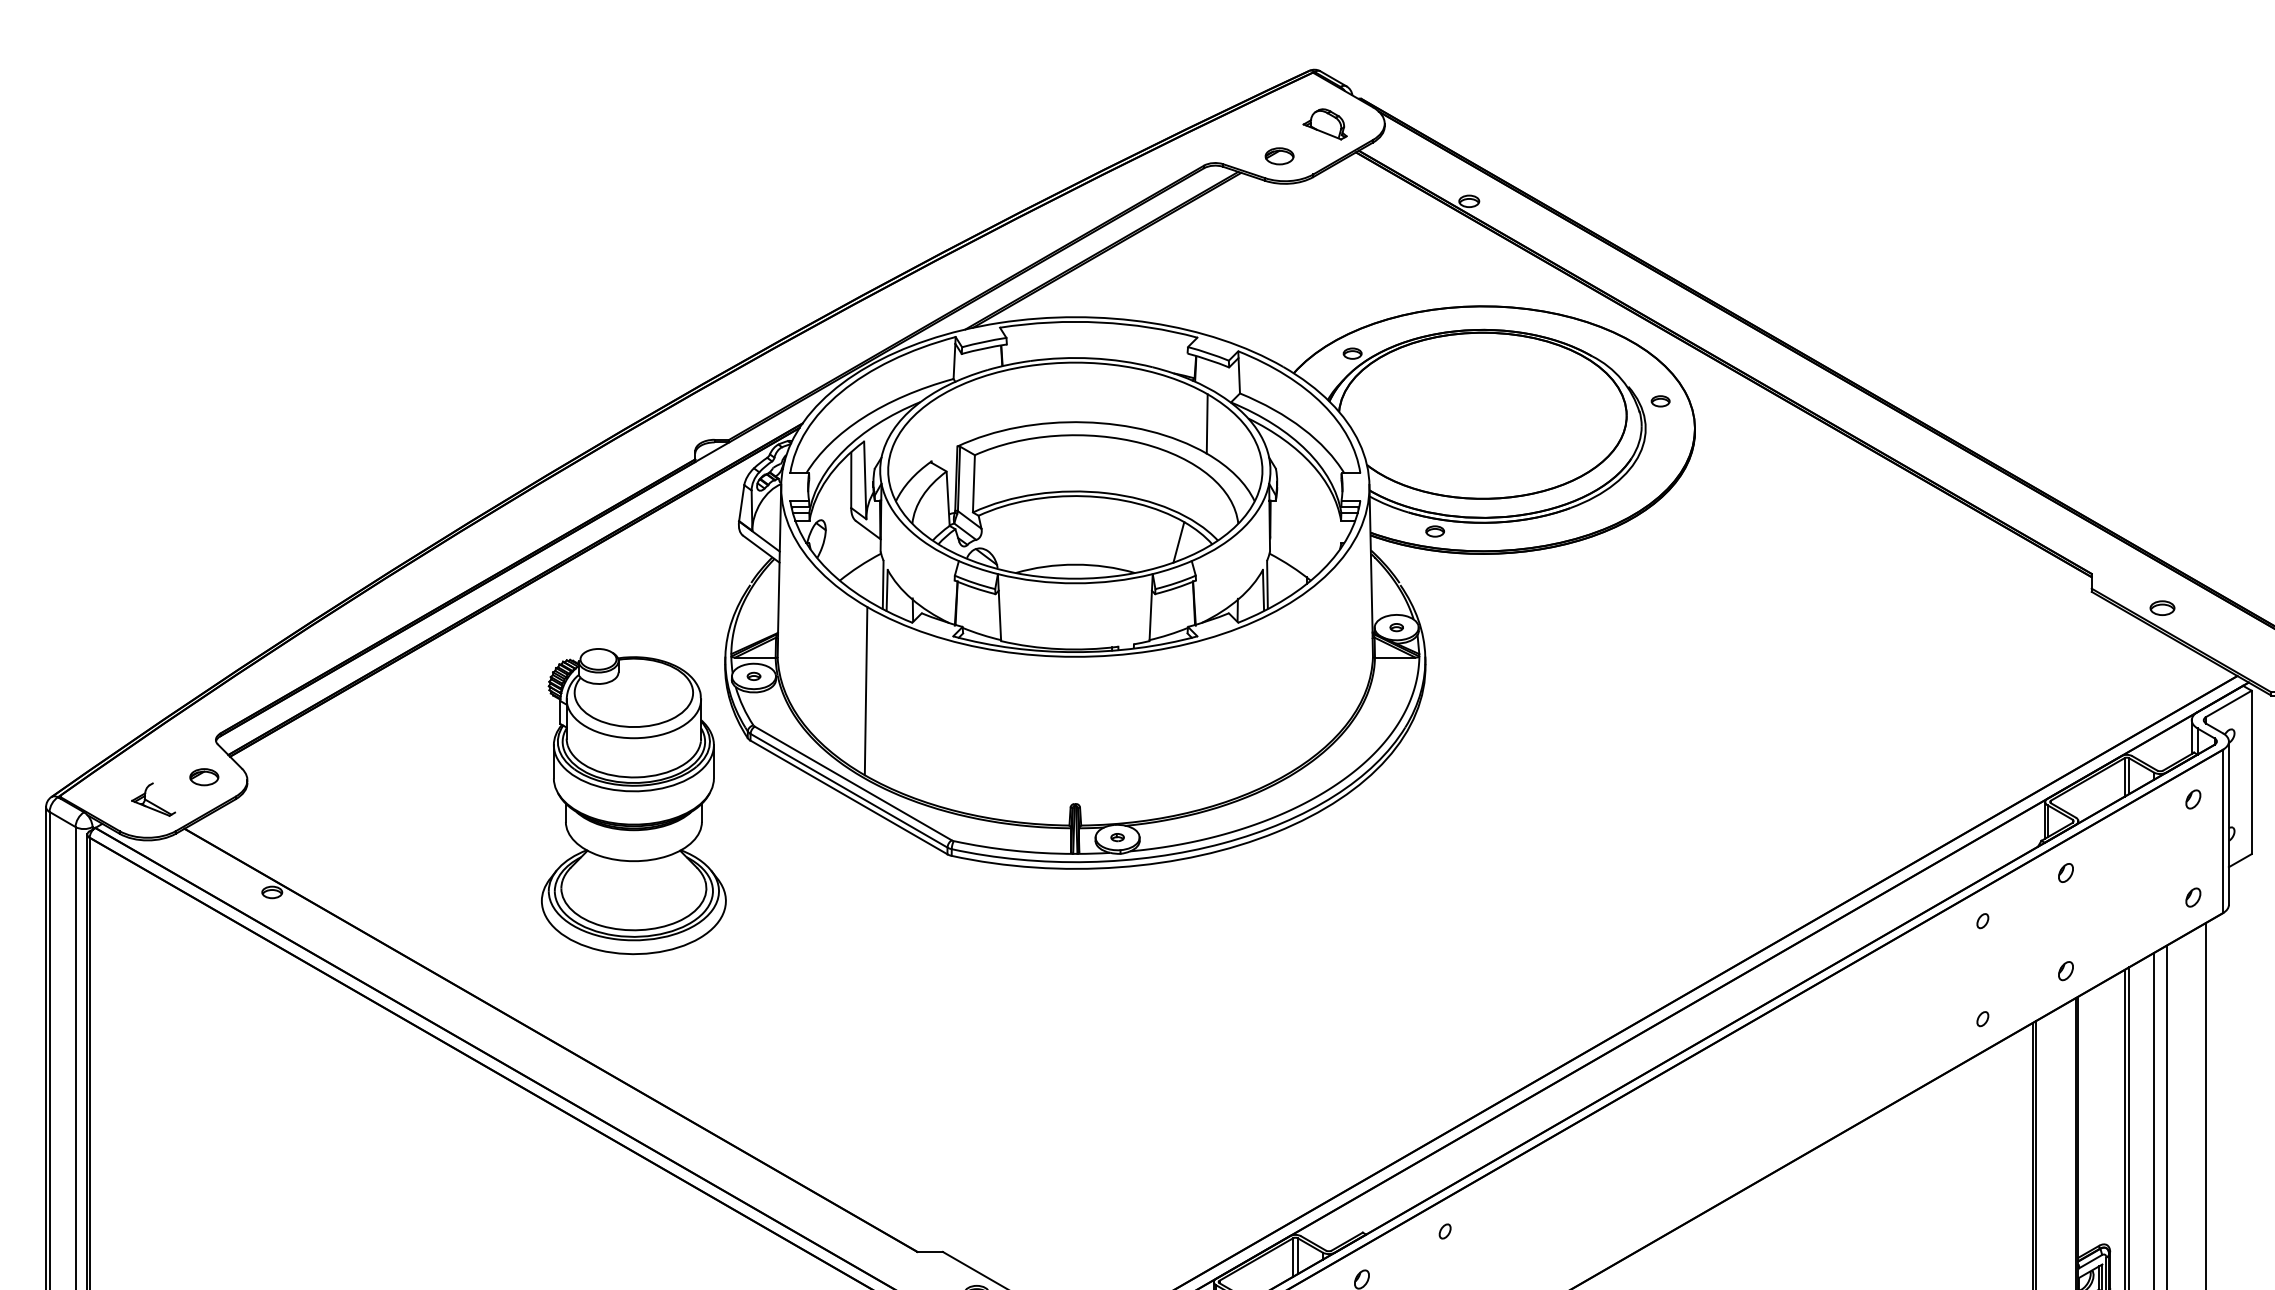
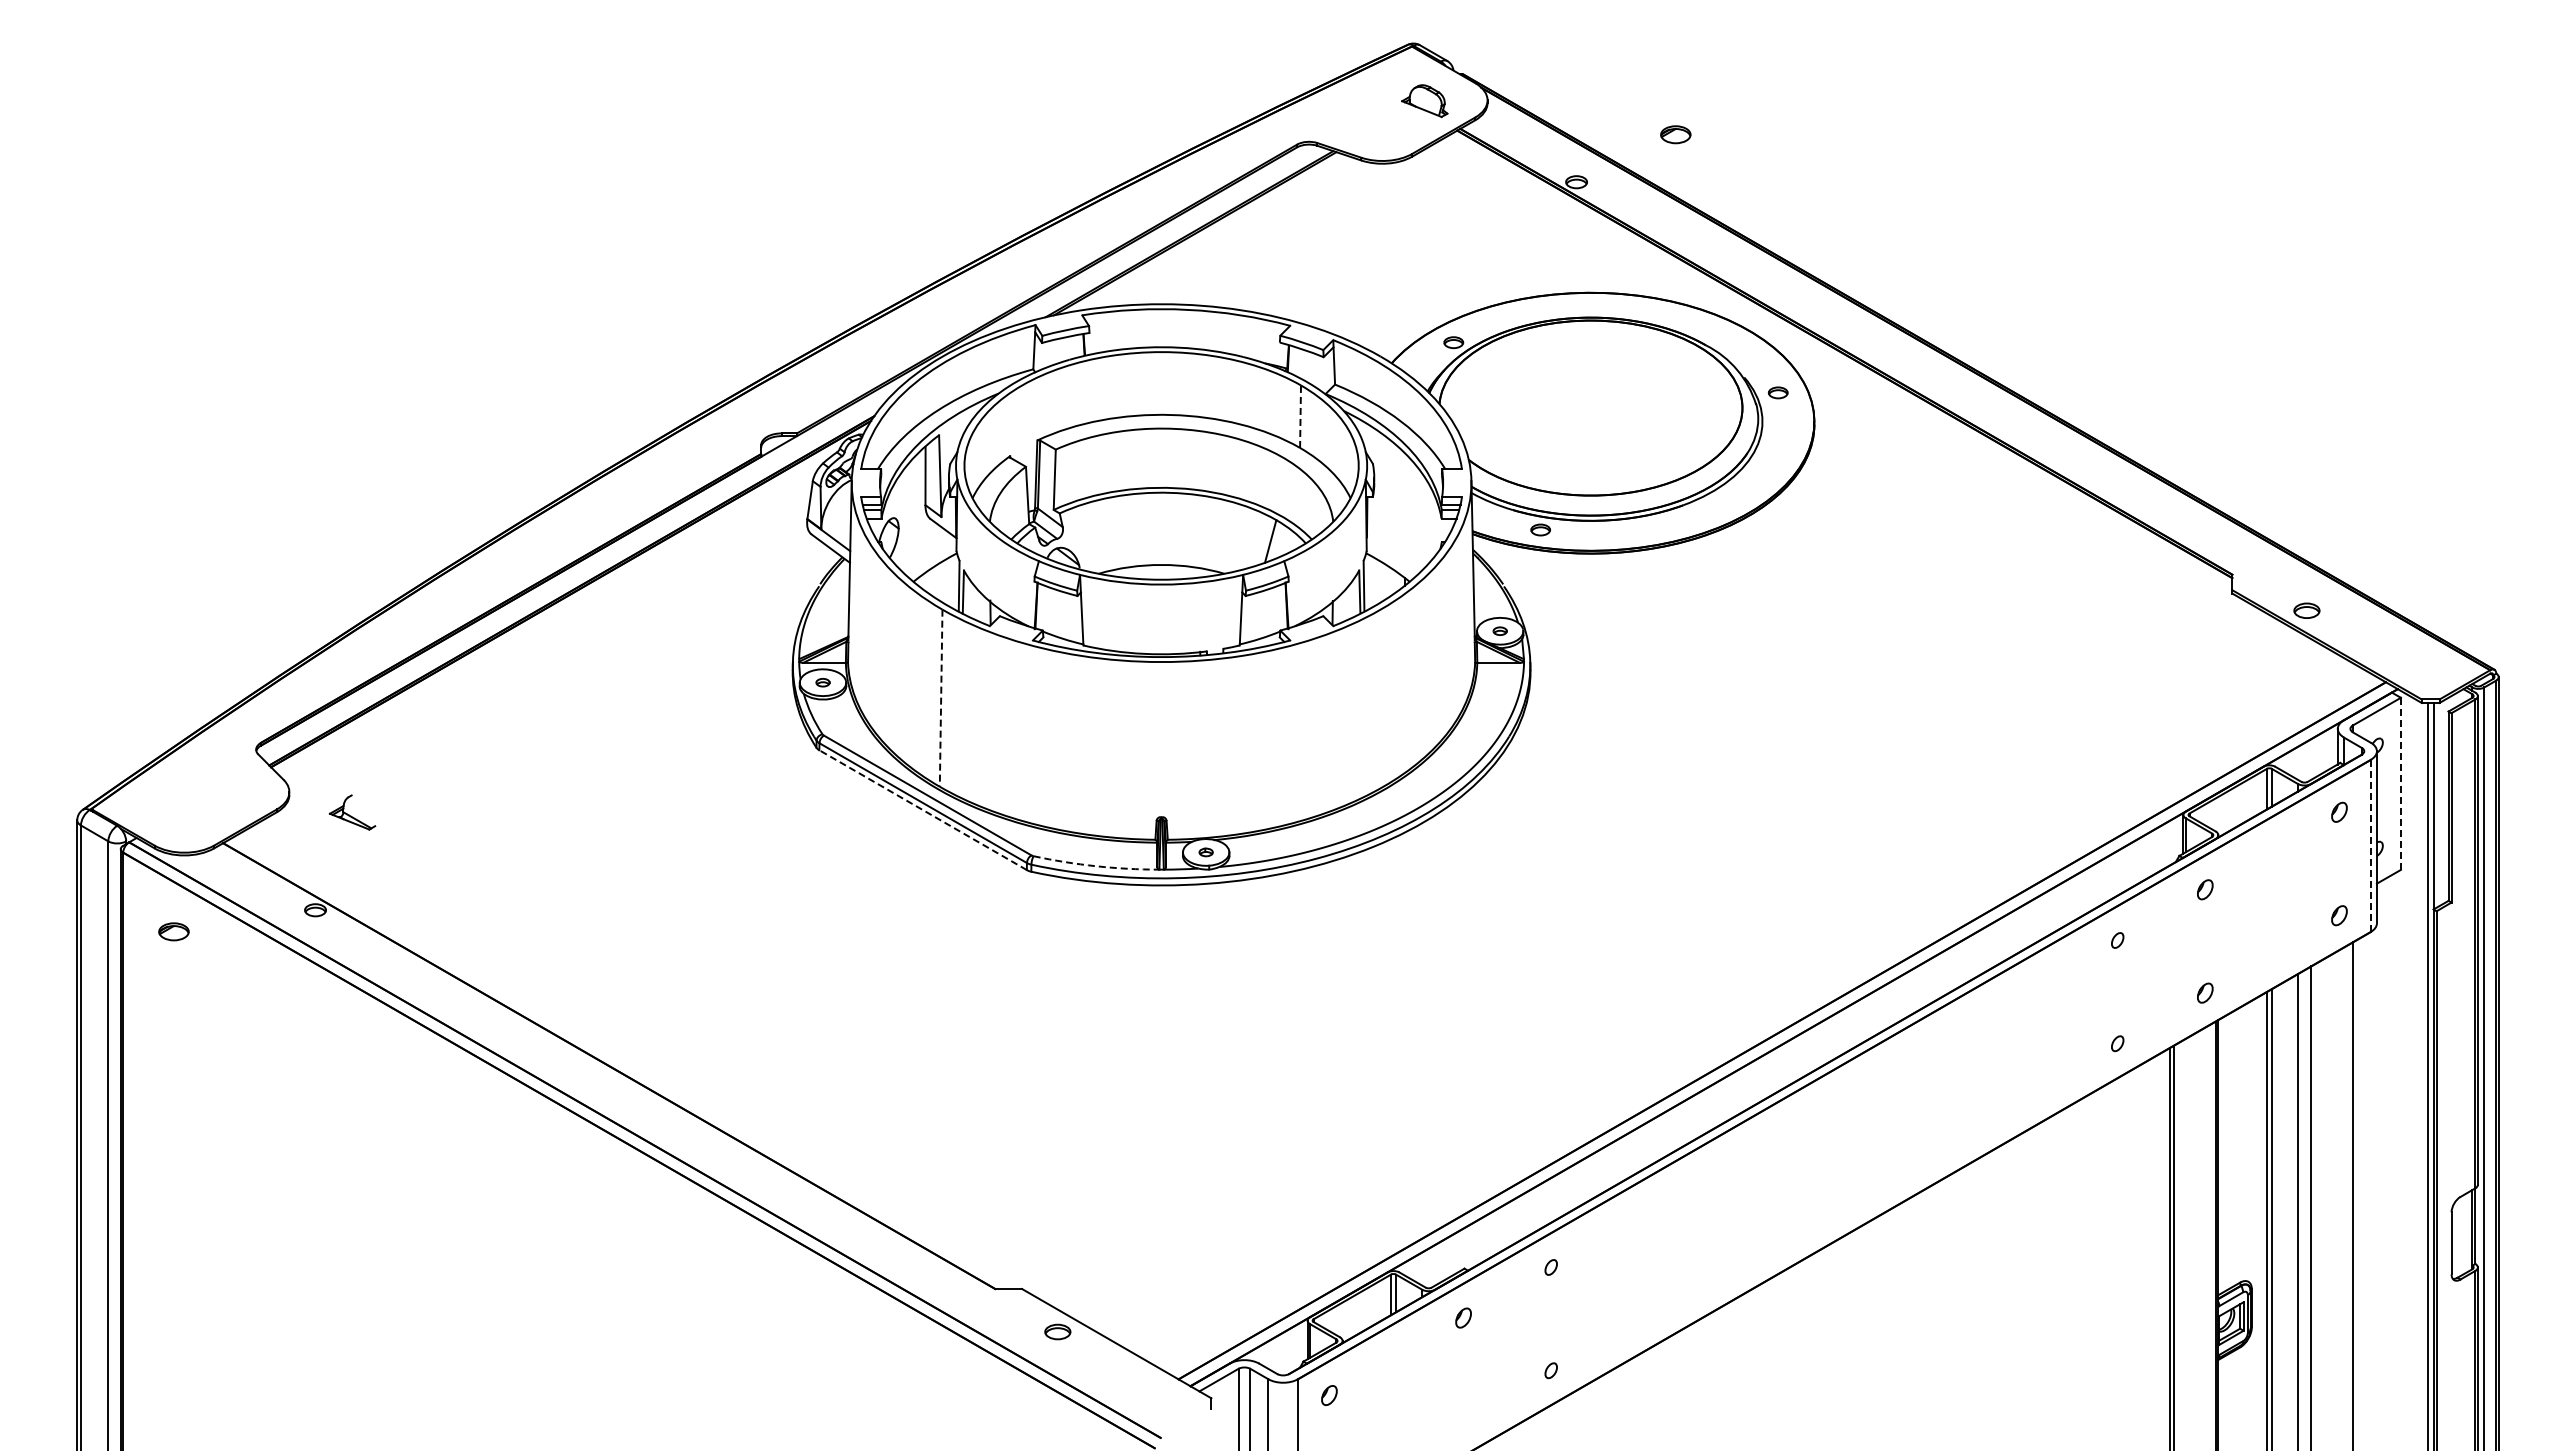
part: (1279, 156) -> (1675, 134), moved
line: (1207, 423) -> (1300, 416), solid -> dashed
line: (866, 691) -> (941, 698), solid -> dashed
line: (2251, 773) -> (2400, 784), solid -> dashed
part: (203, 776) -> (173, 931), moved
line: (849, 797) -> (923, 810), solid -> dashed
part: (153, 799) -> (352, 812), moved
part: (633, 801) -> (696, 814), removed
line: (2222, 830) -> (2370, 845), solid -> dashed
arc: (1013, 850) -> (1096, 866), solid -> dashed

